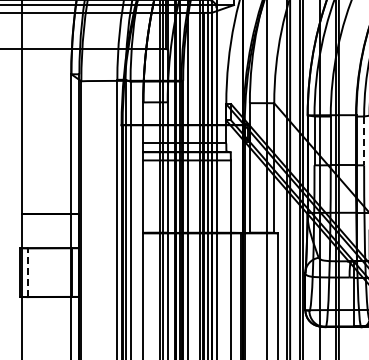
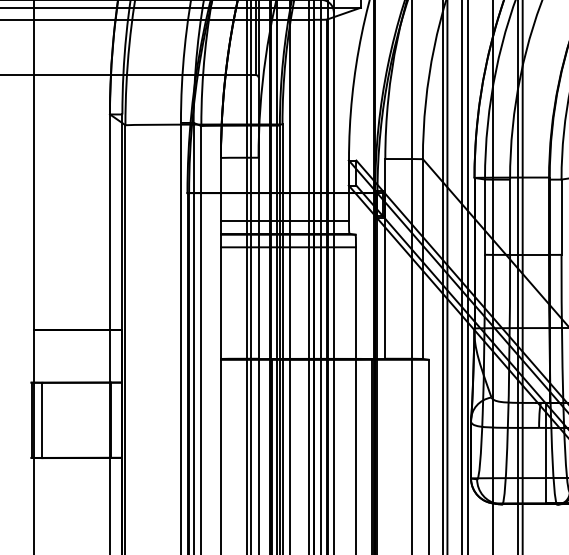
line: (364, 141) -> (562, 218), dashed -> solid
line: (27, 272) -> (42, 420), dashed -> solid

